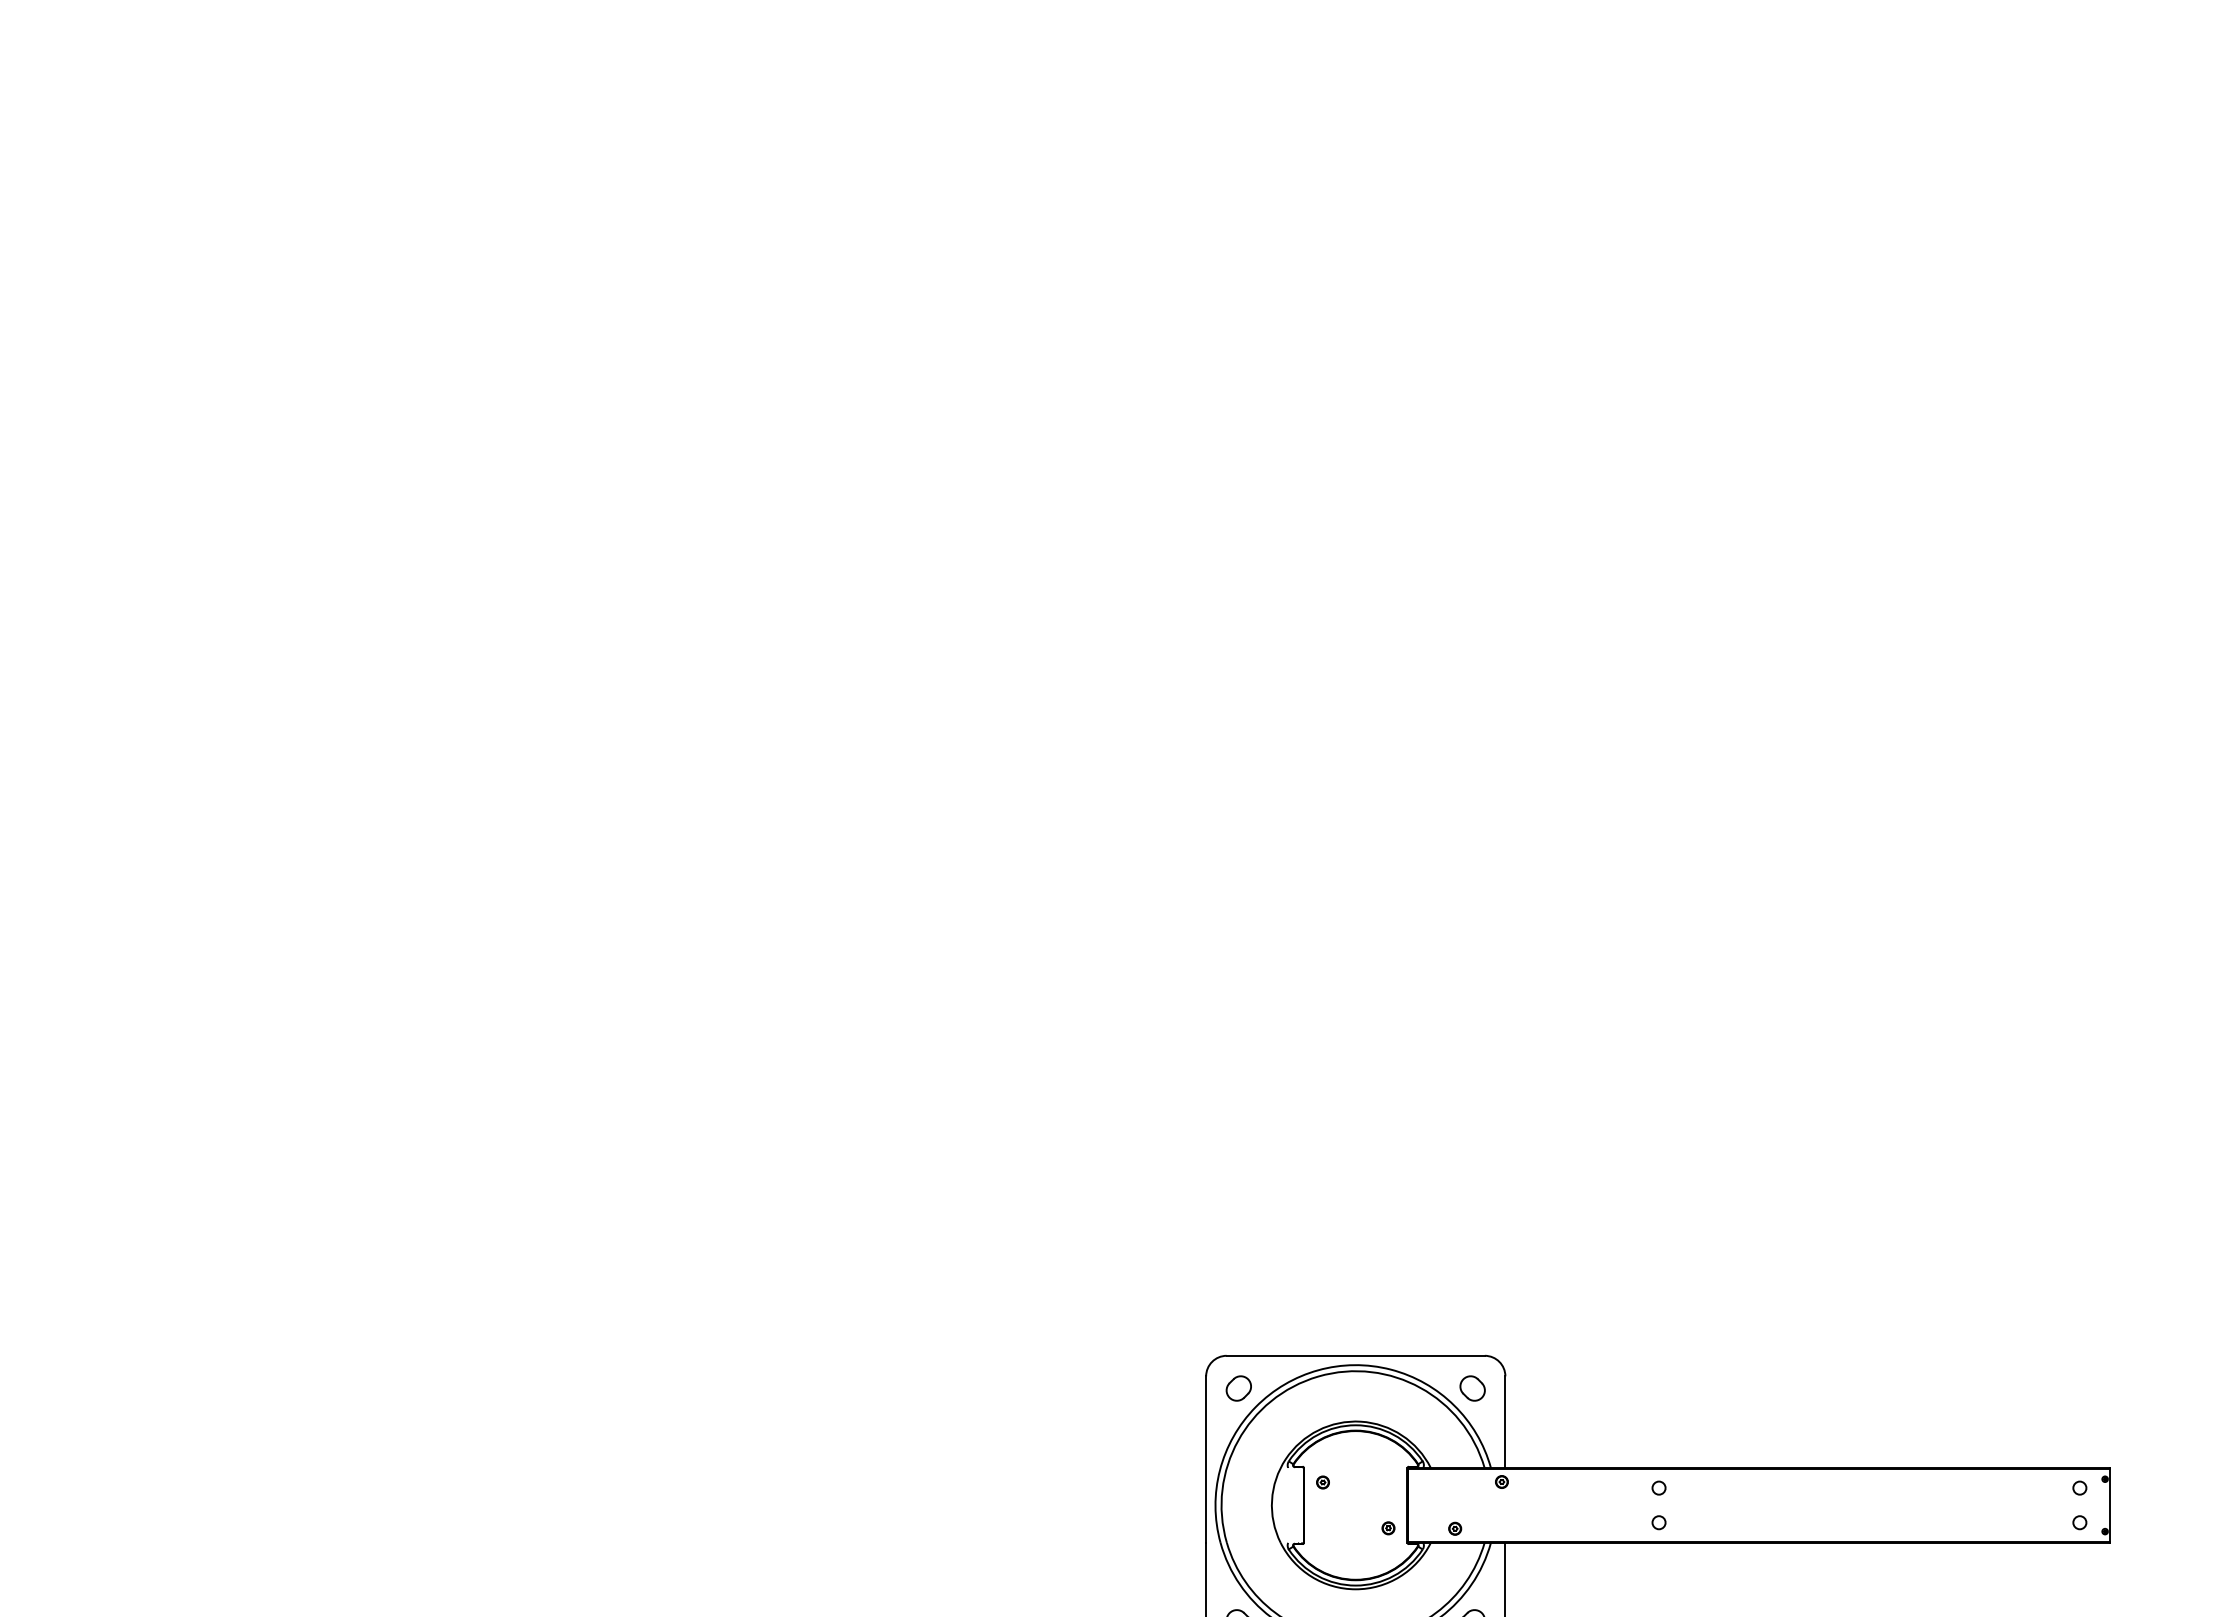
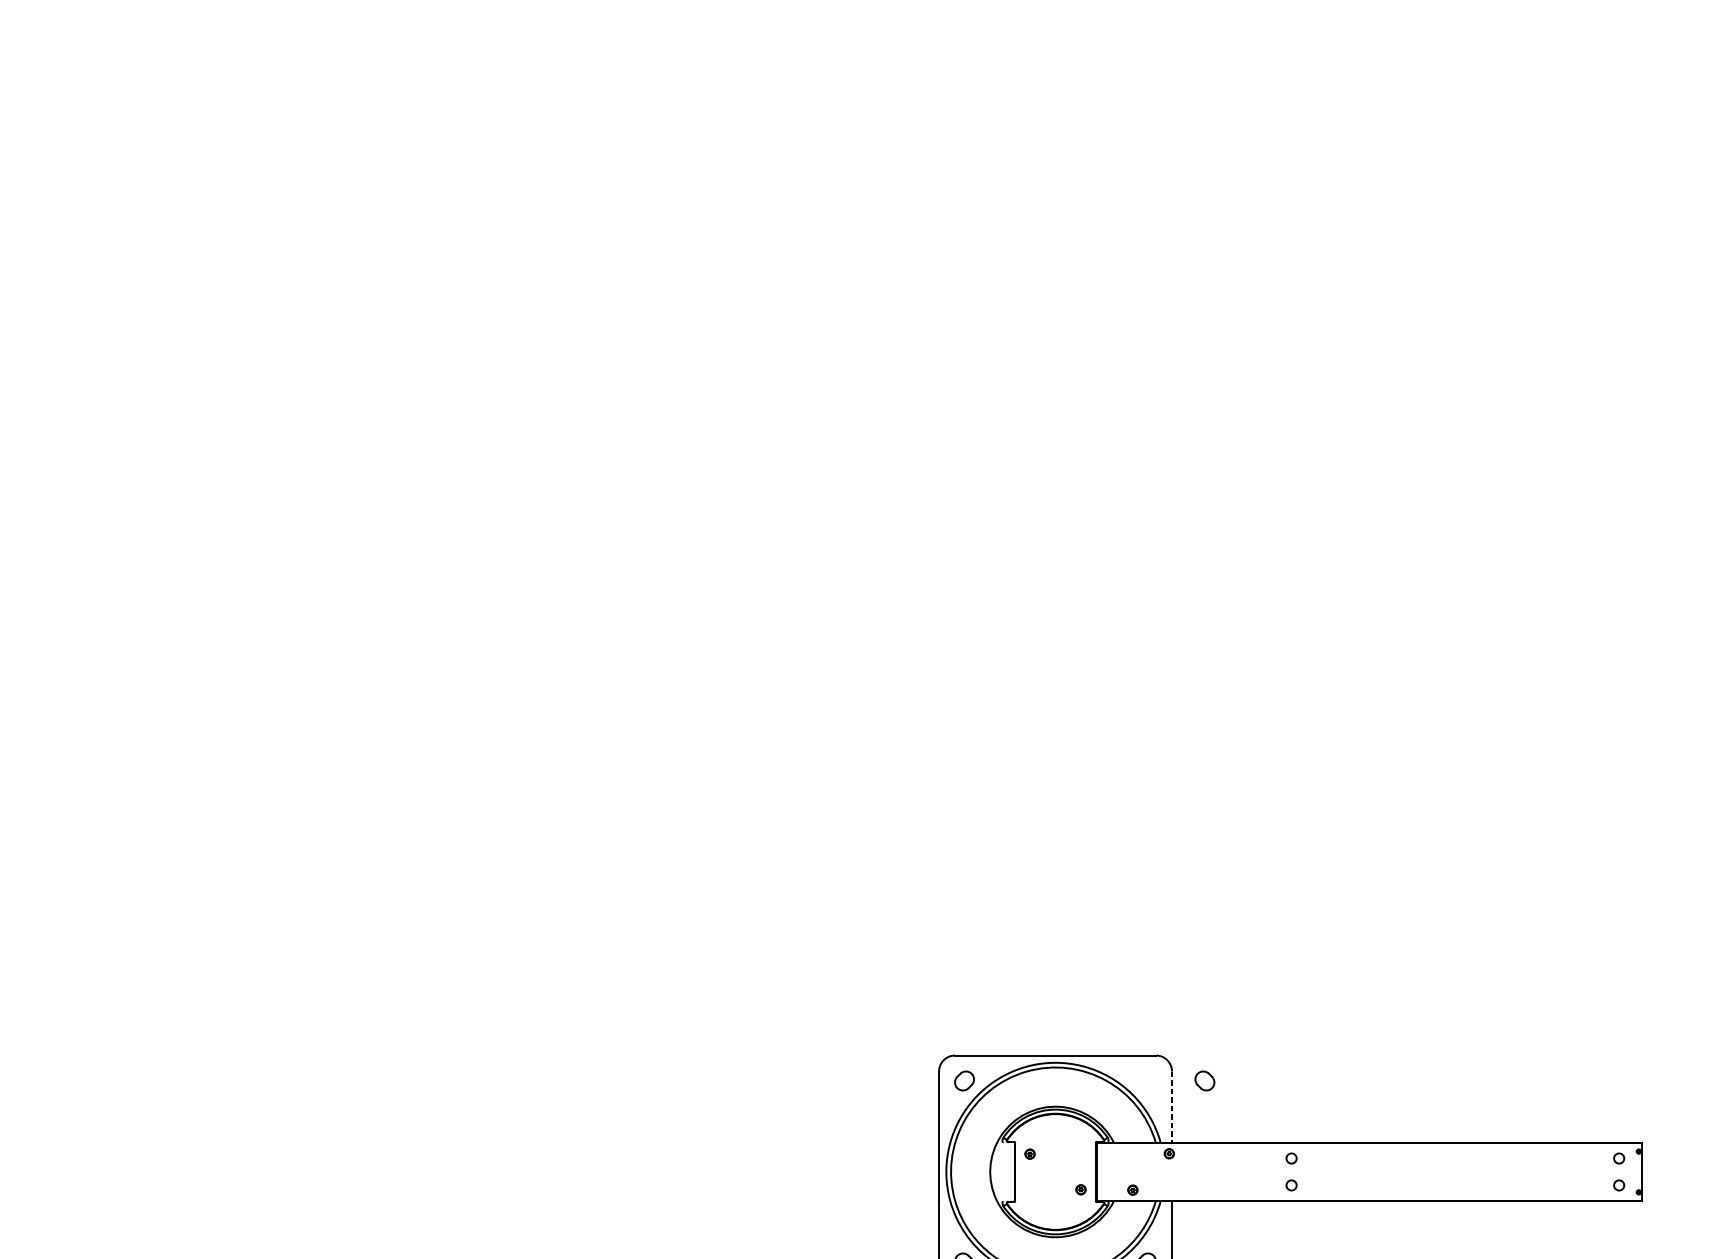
part: (1472, 1388) -> (1204, 1080), moved
line: (1505, 1422) -> (1172, 1107), solid -> dashed

